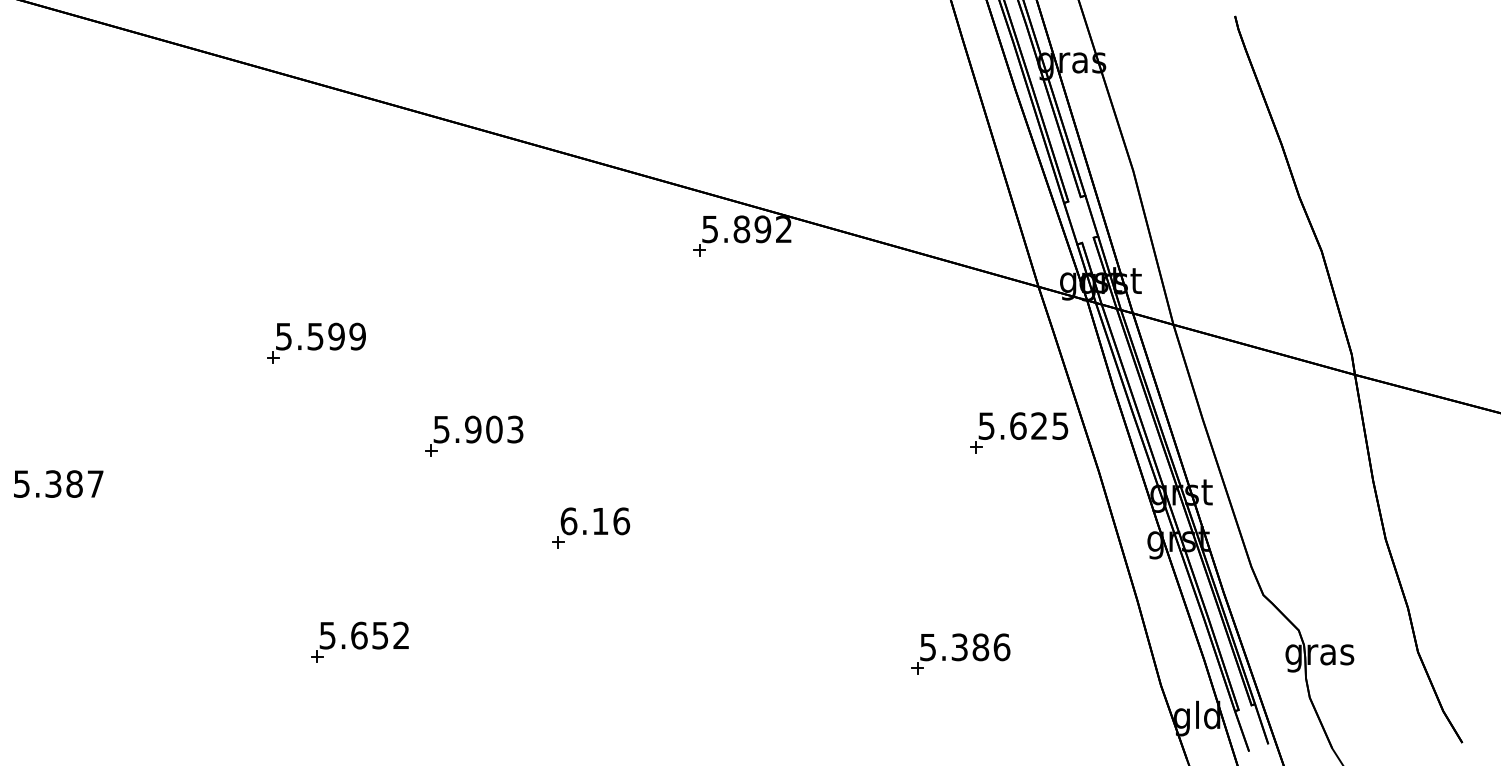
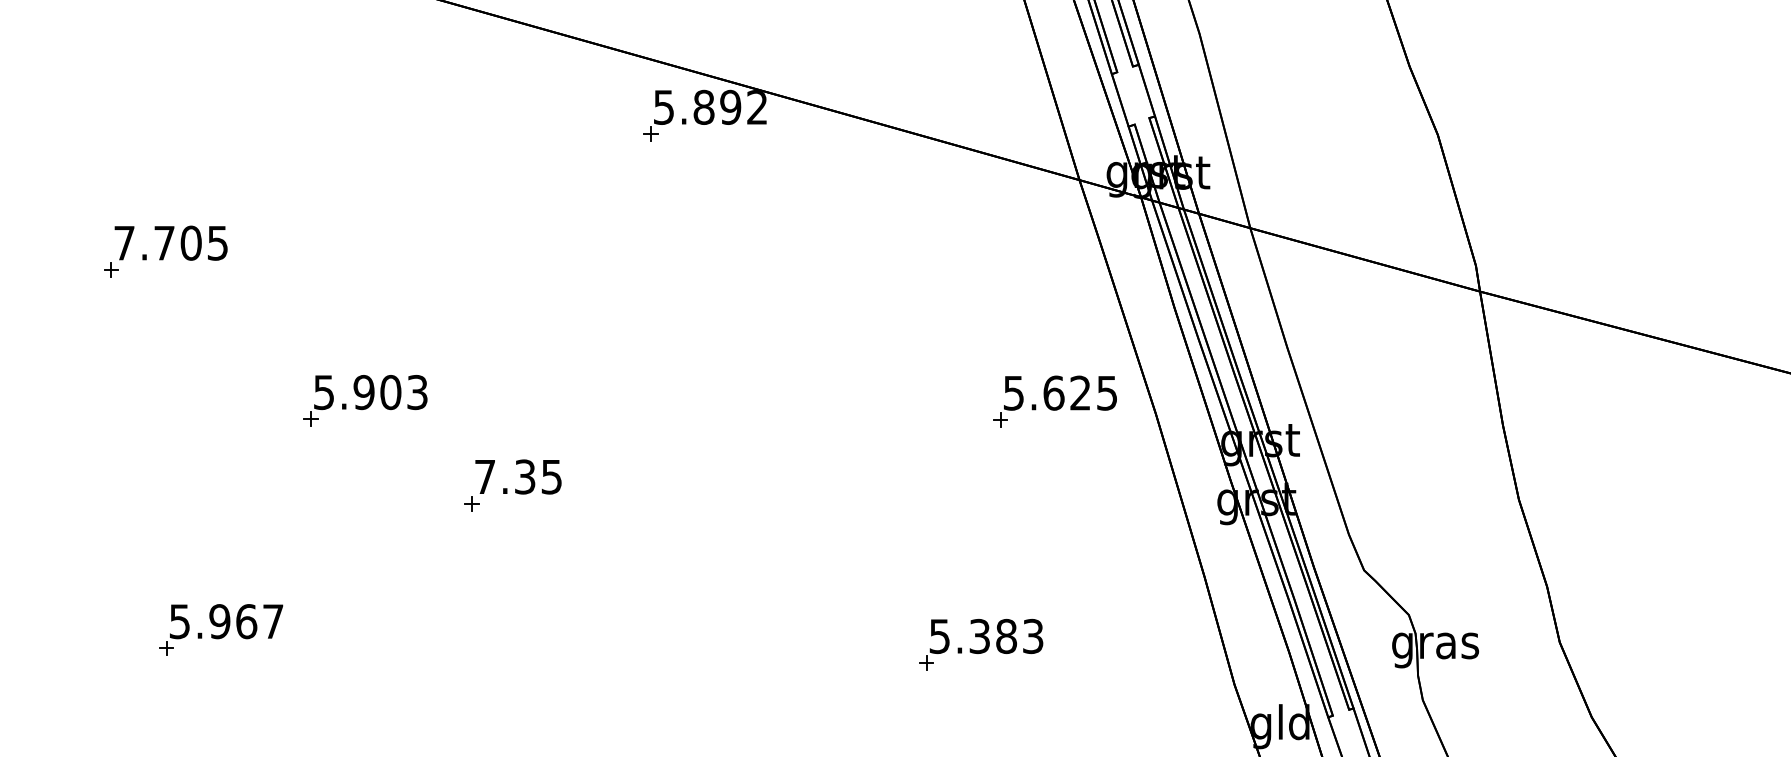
text: (320, 336) -> (170, 243), 5.599 -> 7.705
part: (1019, 432) -> (1055, 401), moved
part: (474, 435) -> (365, 399), moved
text: (595, 521) -> (518, 477), 6.16 -> 7.35
text: (380, 635) -> (246, 621), 5.652 -> 5.967
text: (1001, 647) -> (1032, 636), 5.386 -> 5.383

